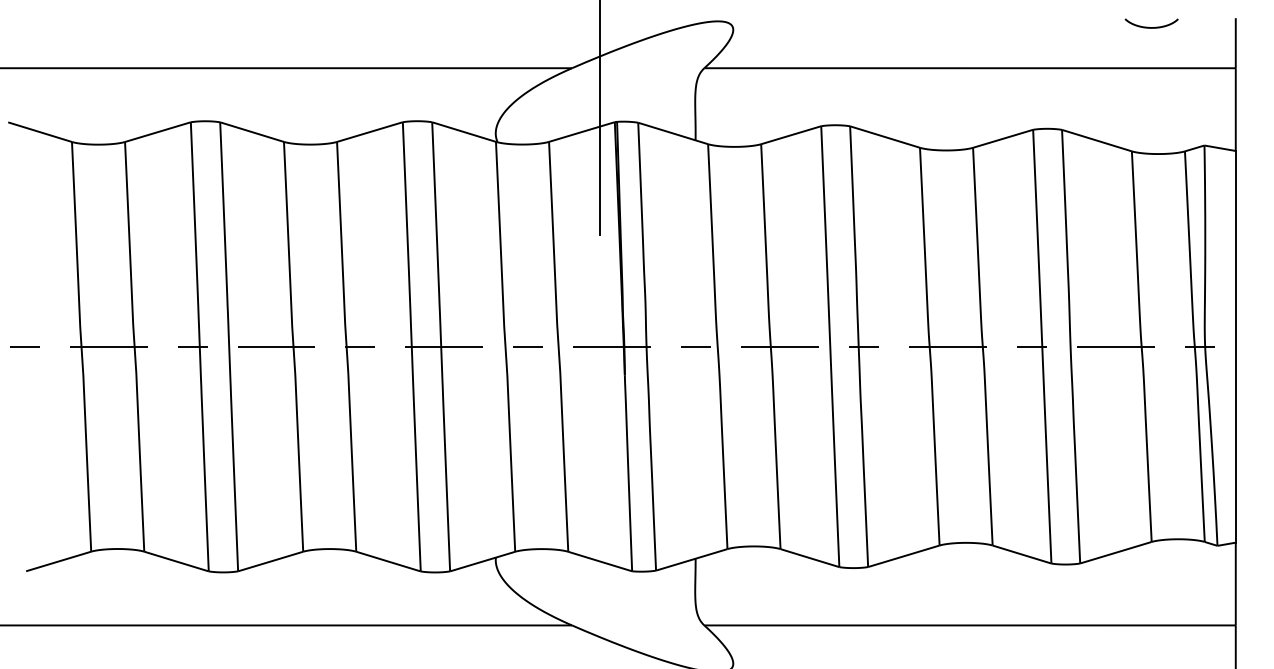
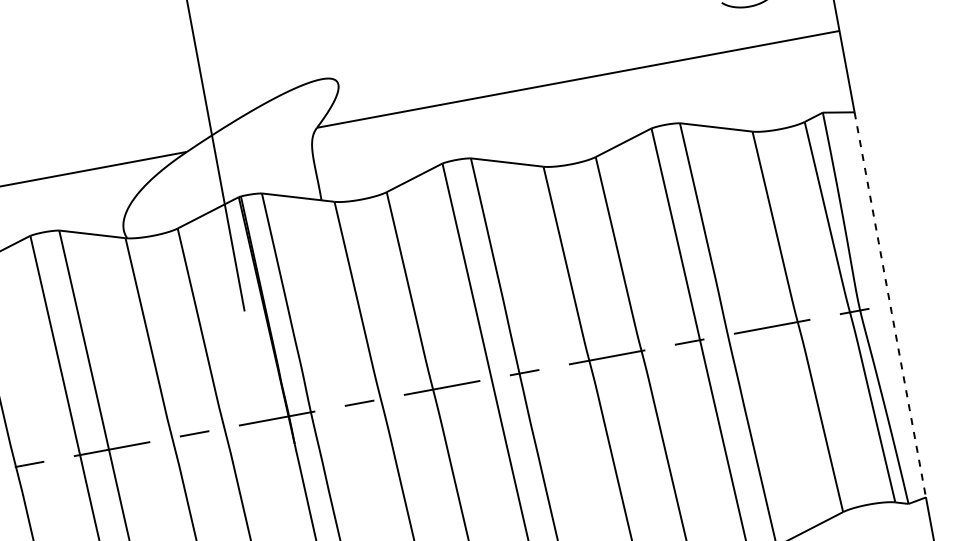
line: (1235, 346) -> (889, 304), solid -> dashed

